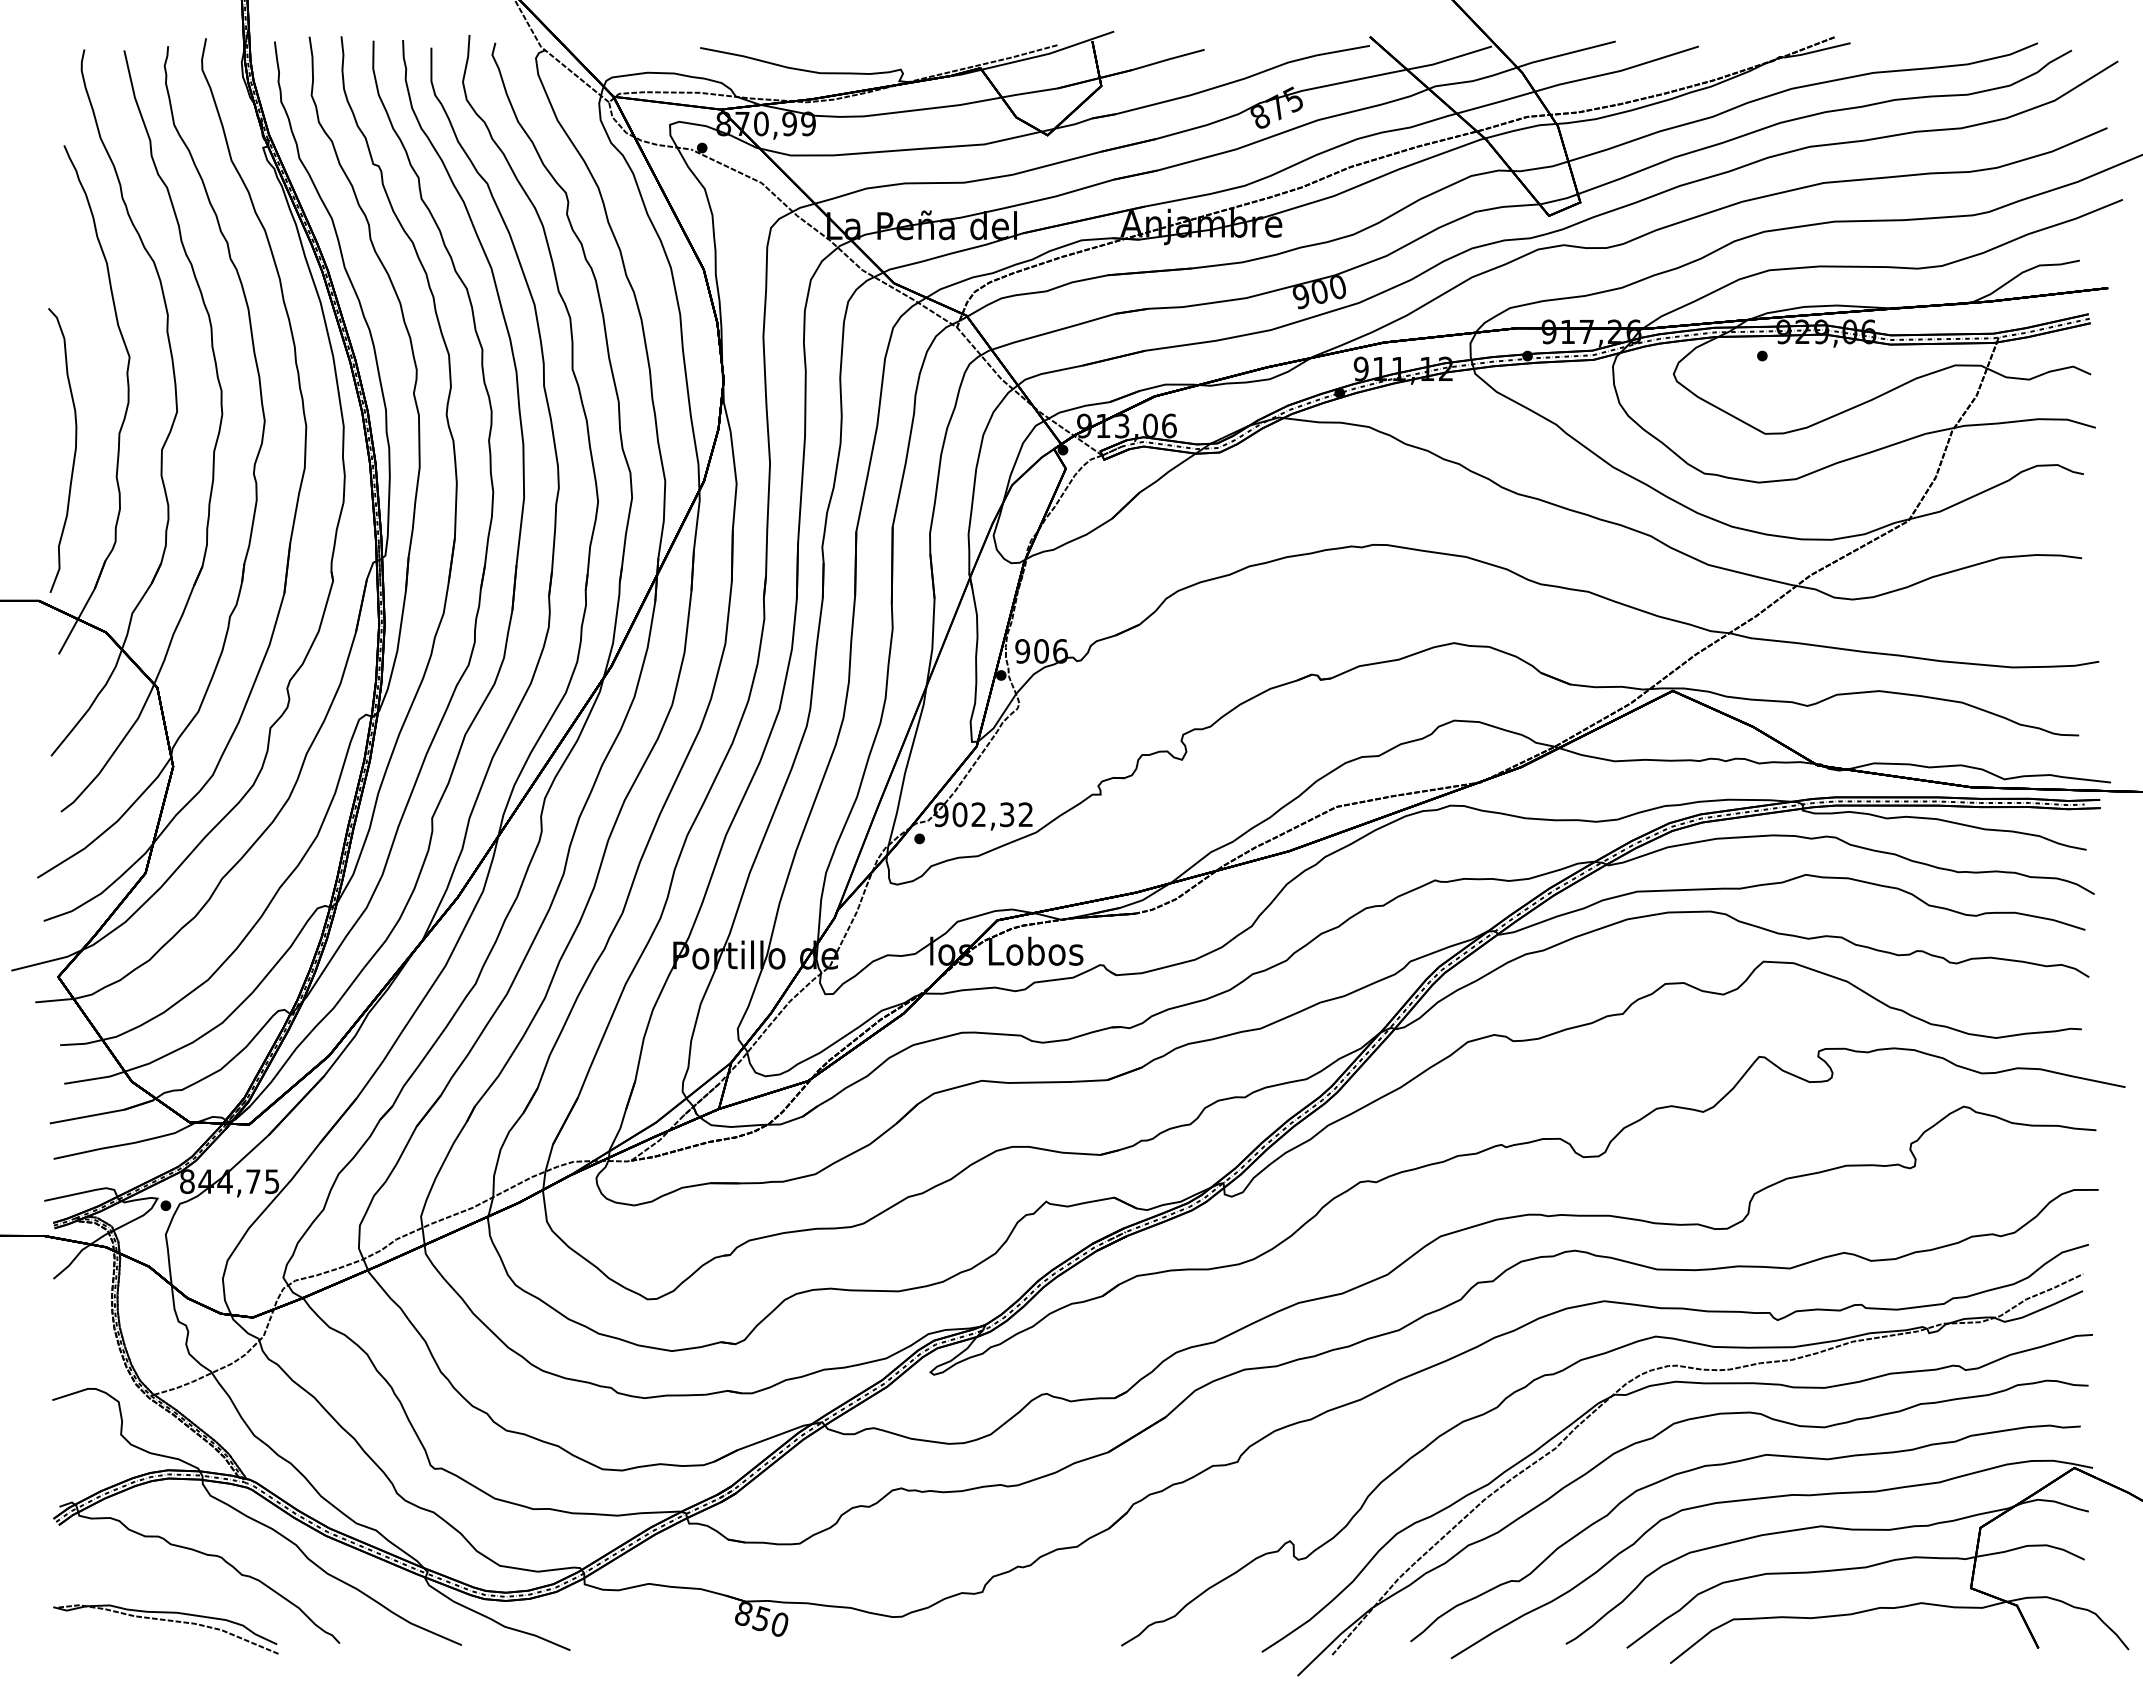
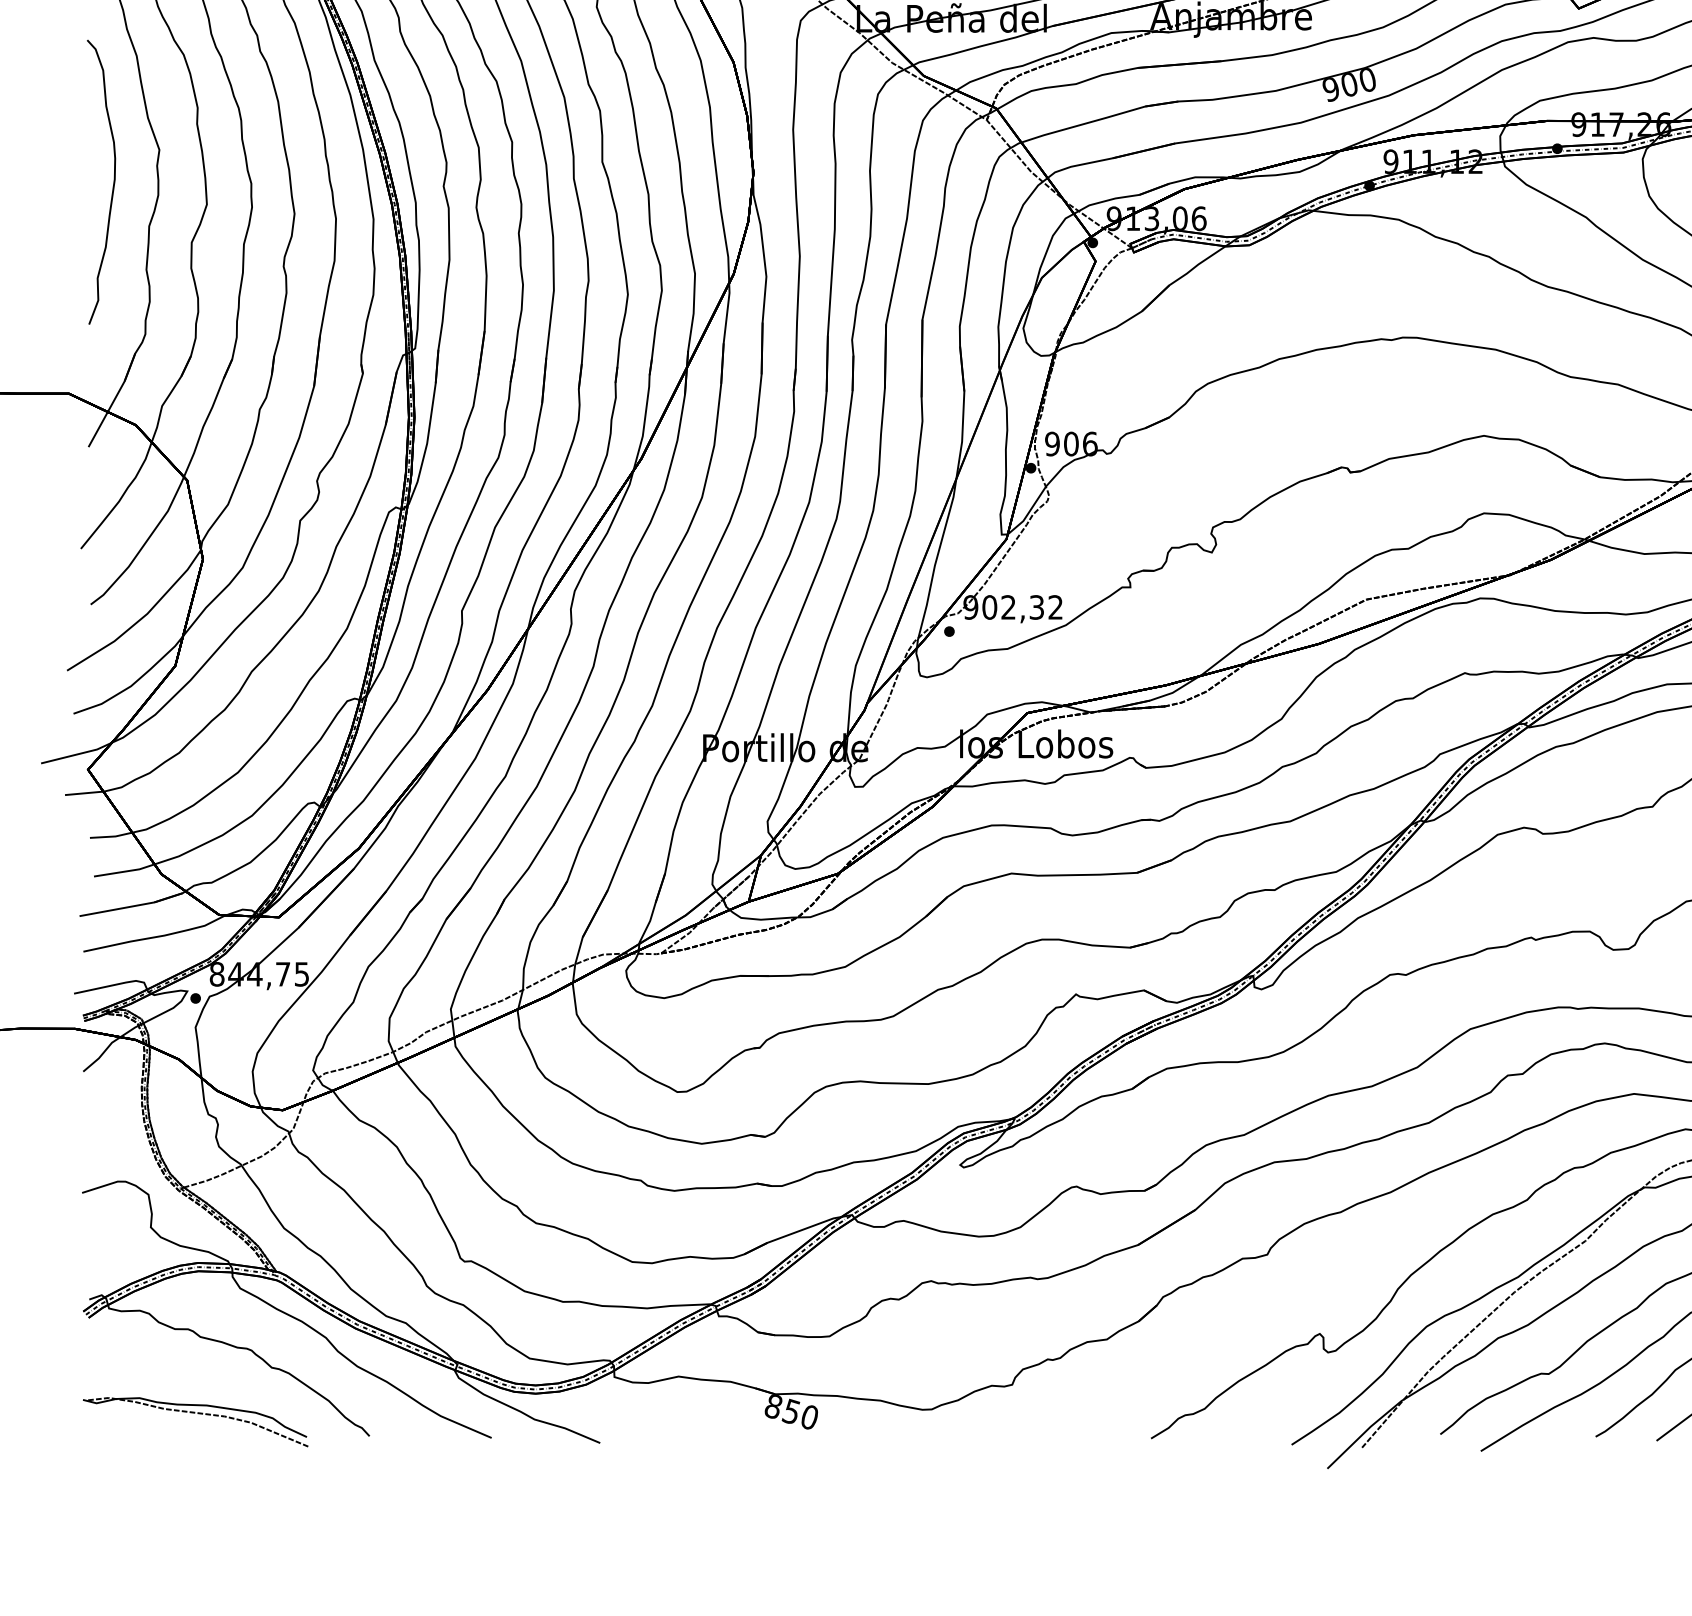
curve: (74, 450) -> (113, 182), moved

